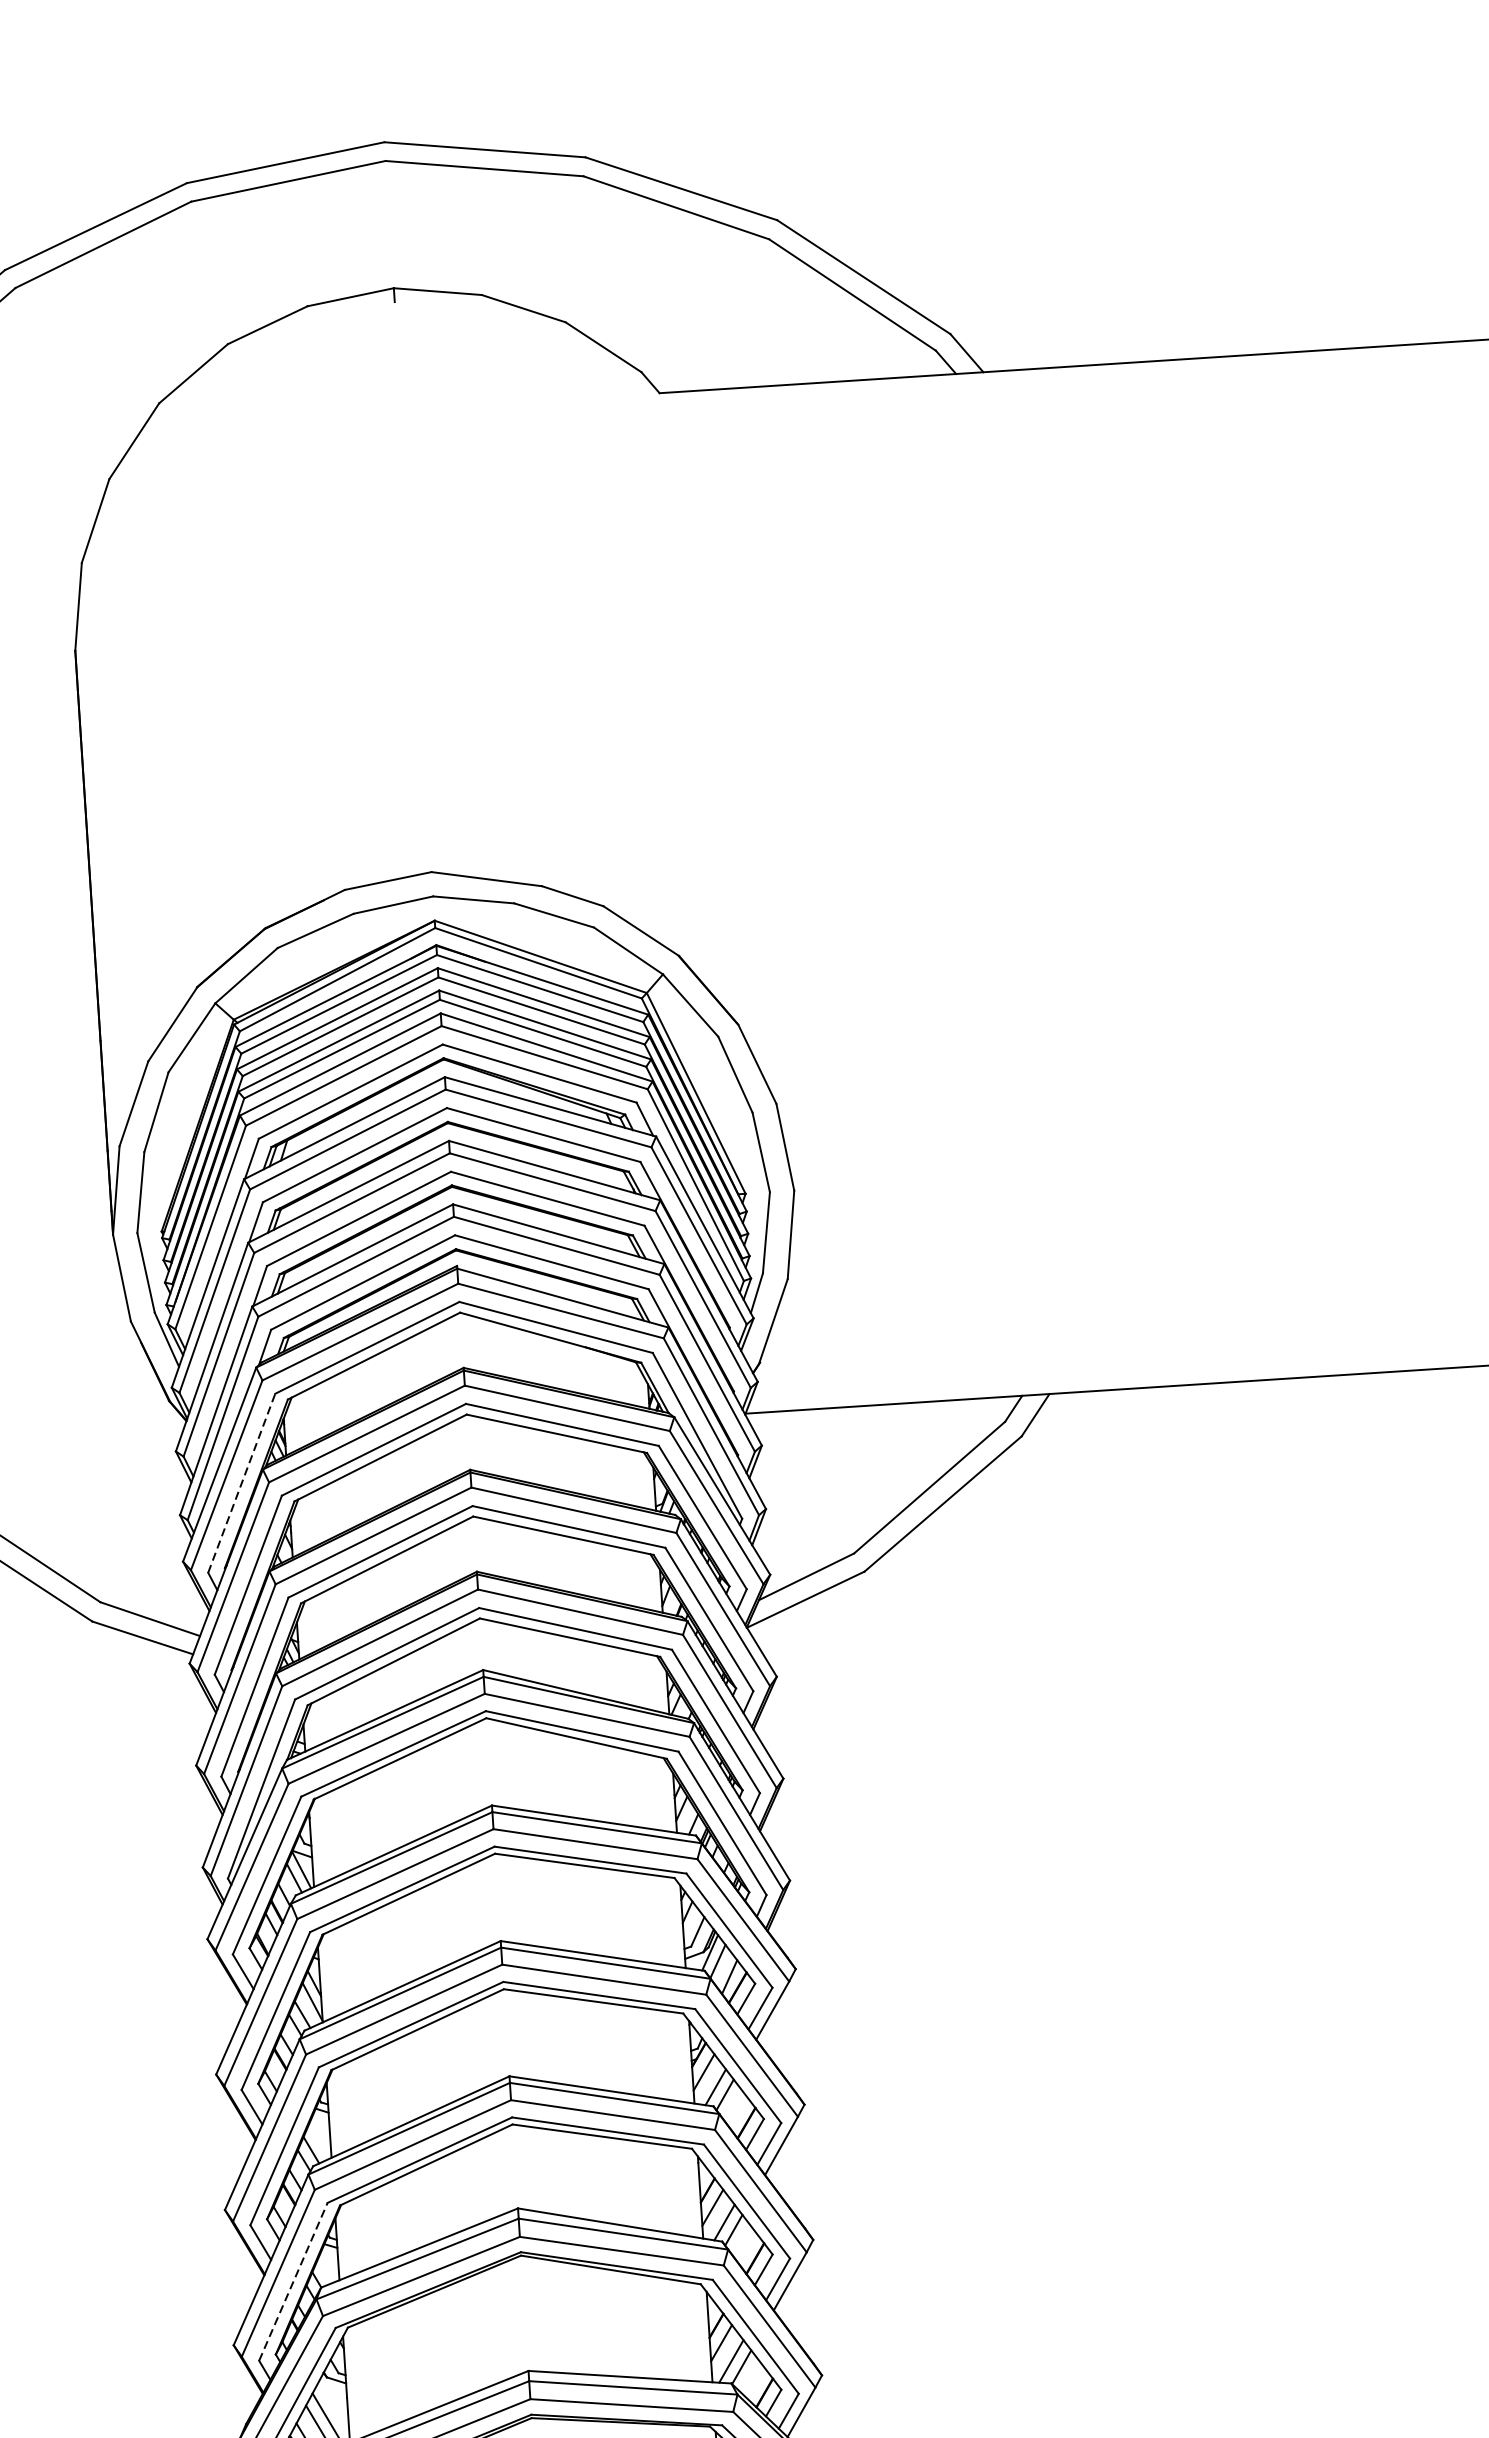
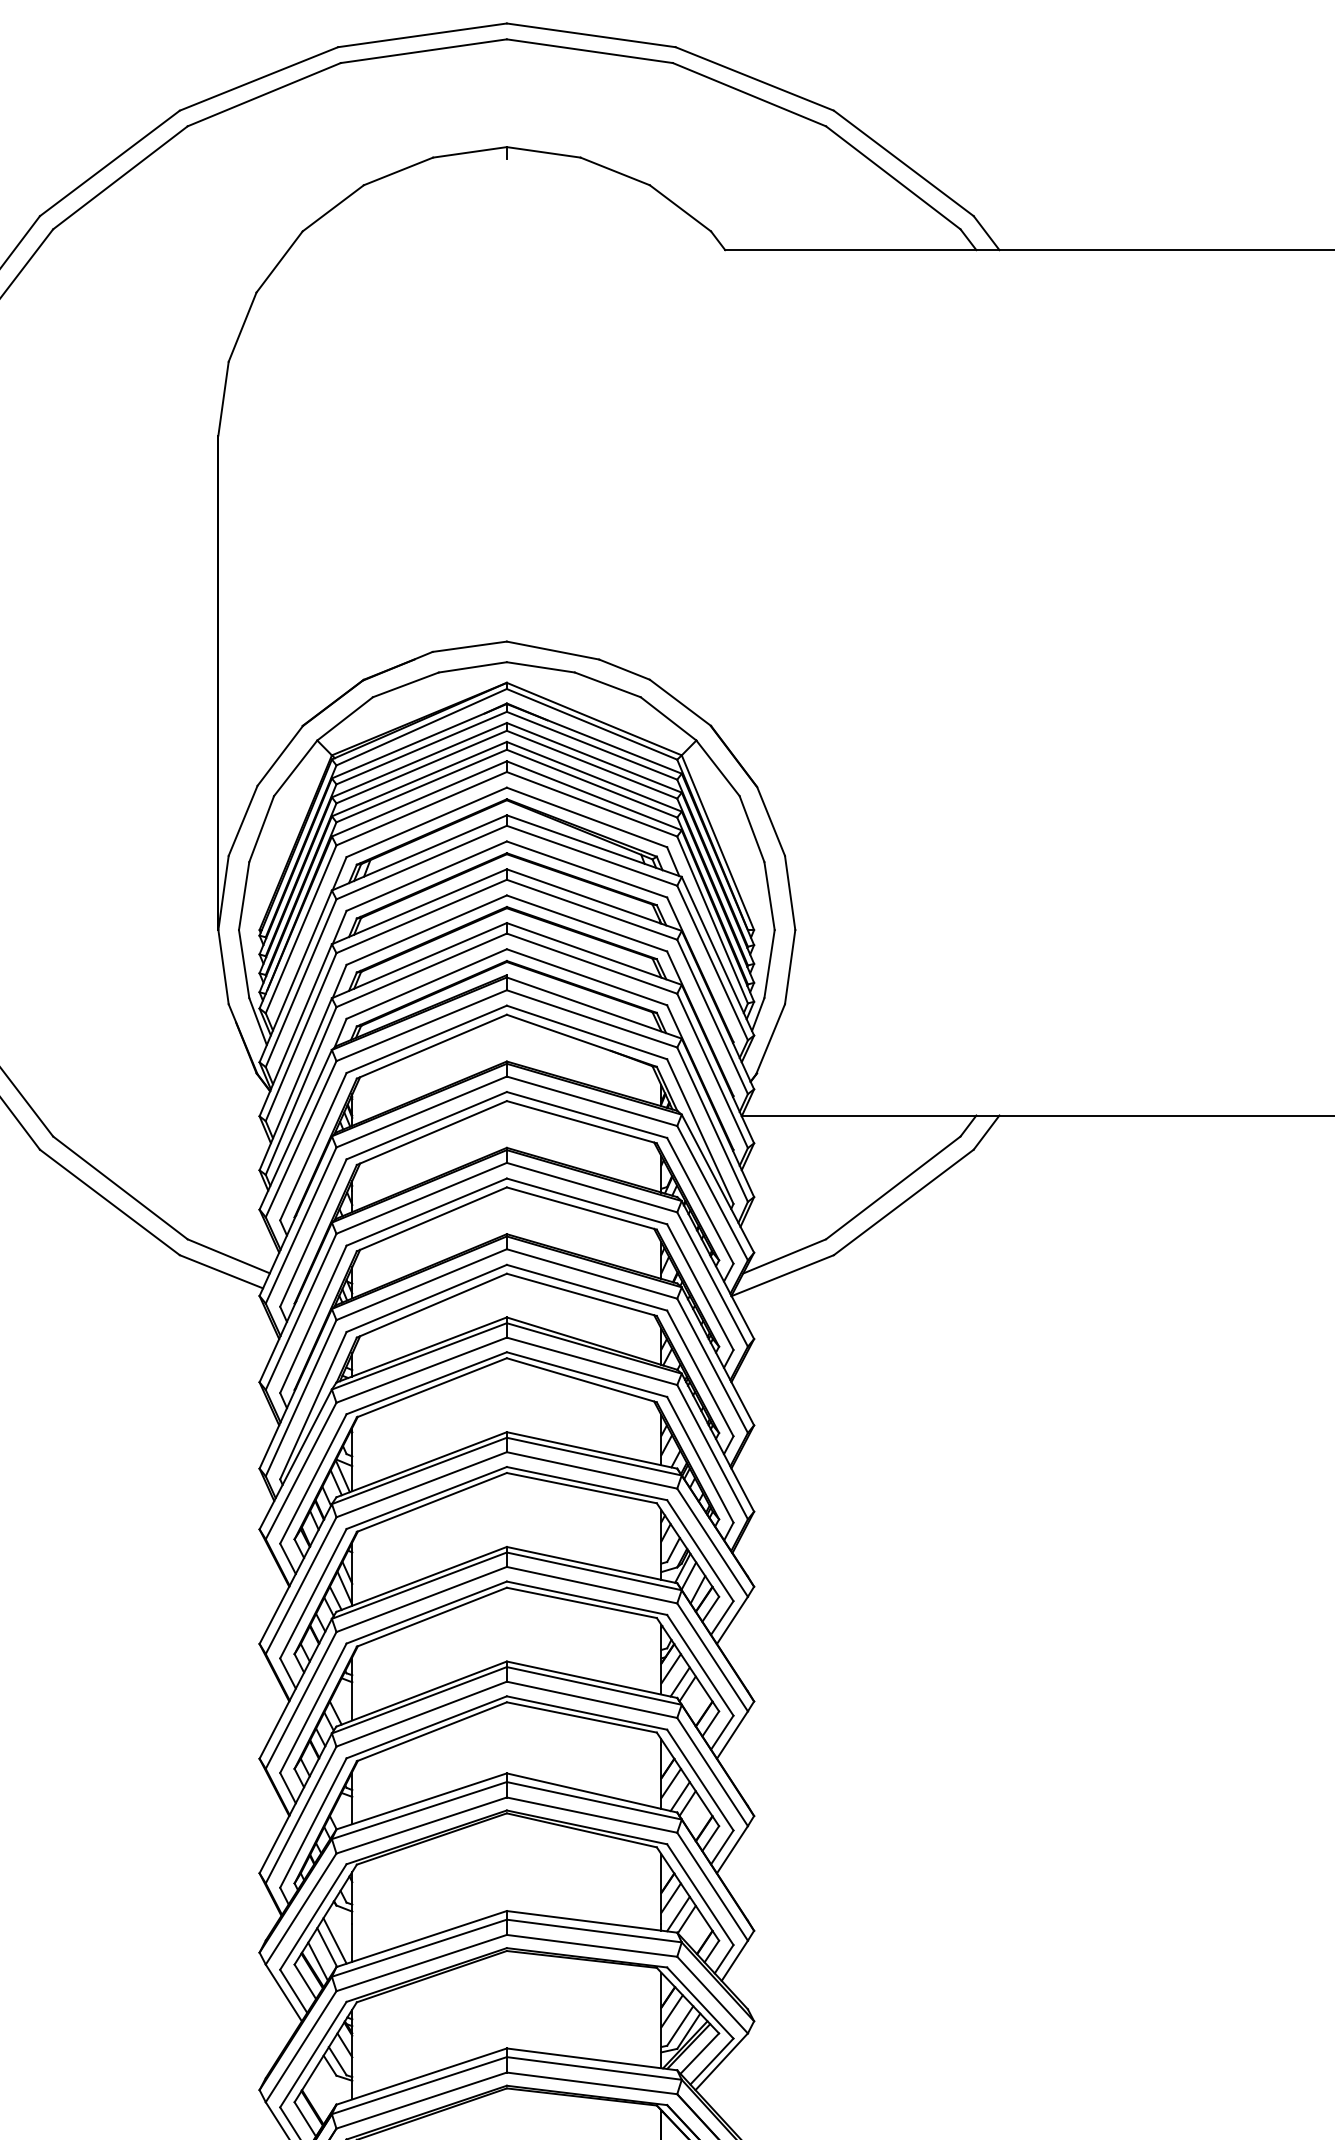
line: (241, 1482) -> (313, 1146), dashed -> solid
line: (293, 2282) -> (313, 1823), dashed -> solid

